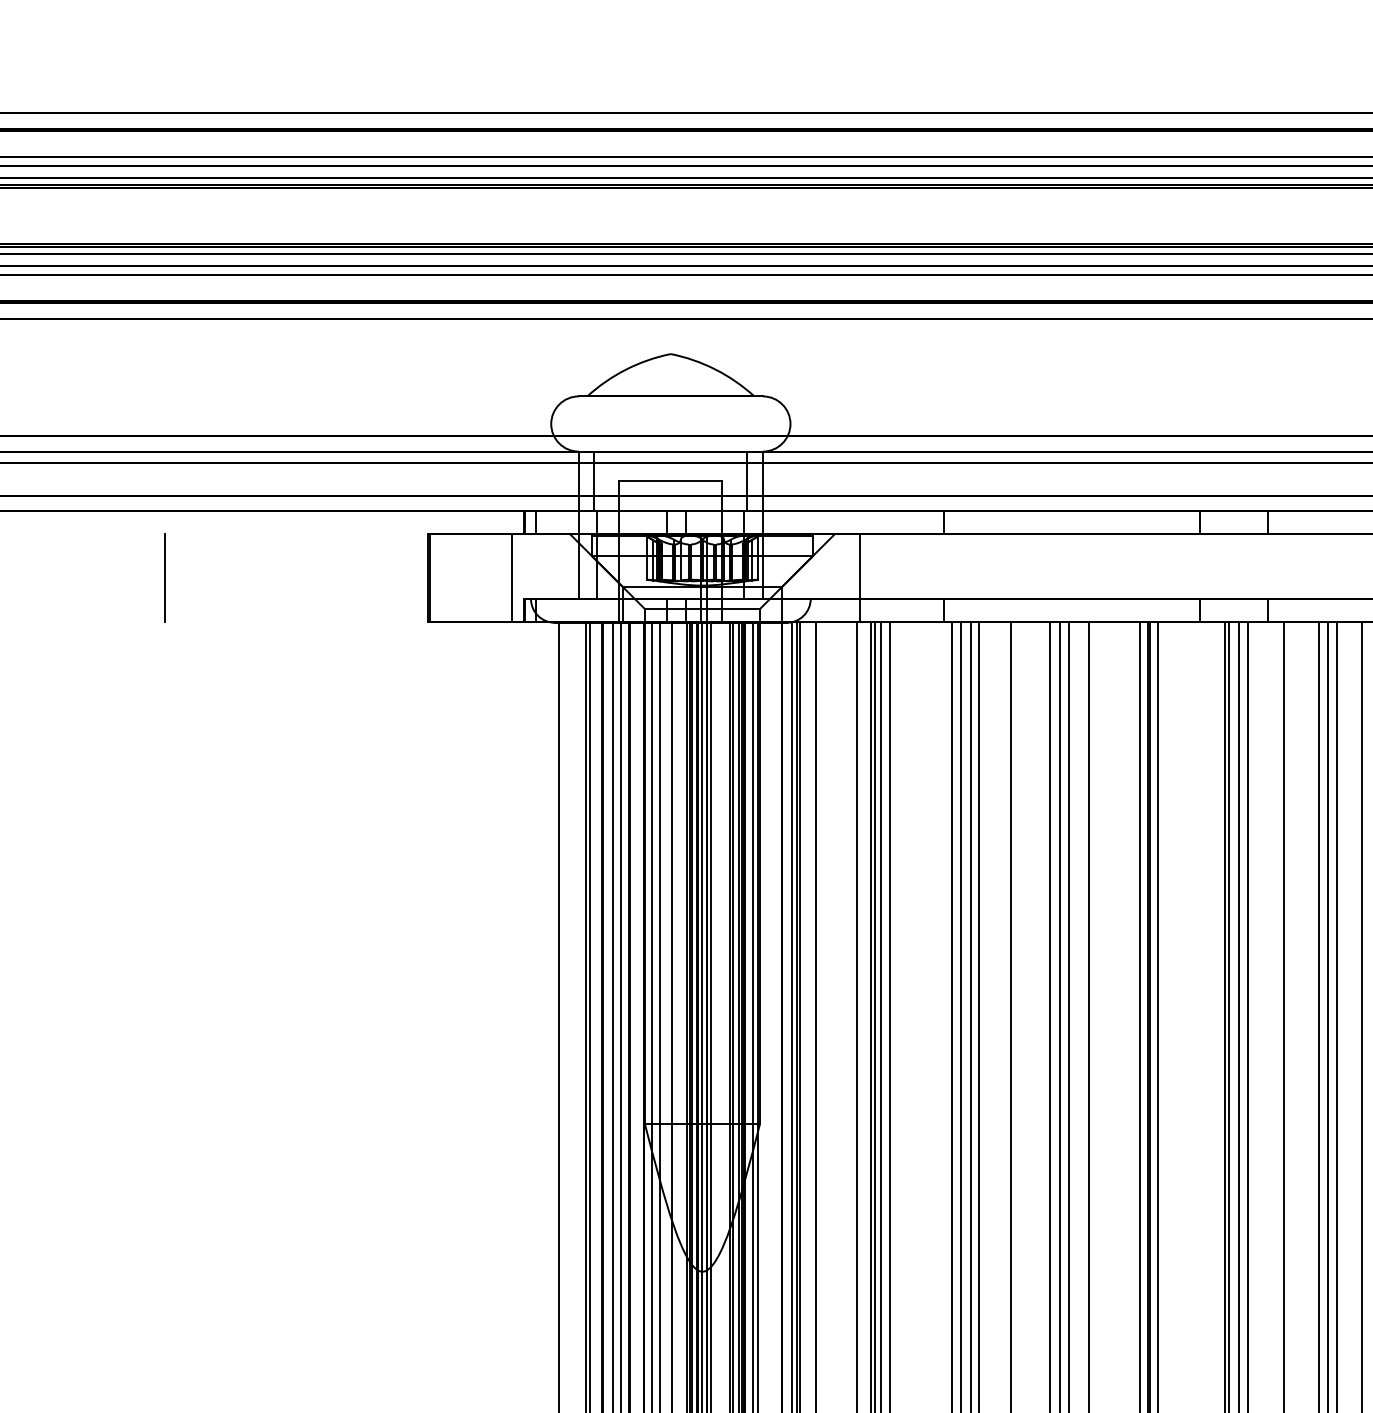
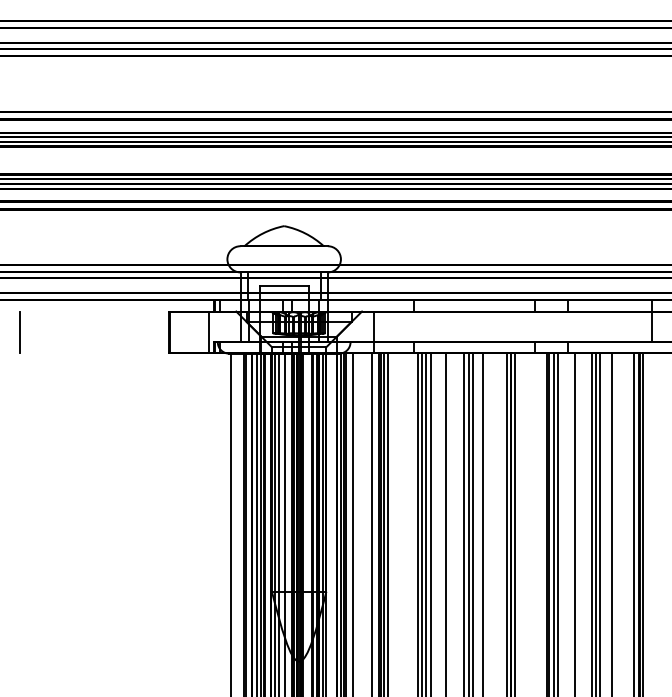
line: (163, 578) -> (19, 332), moved

